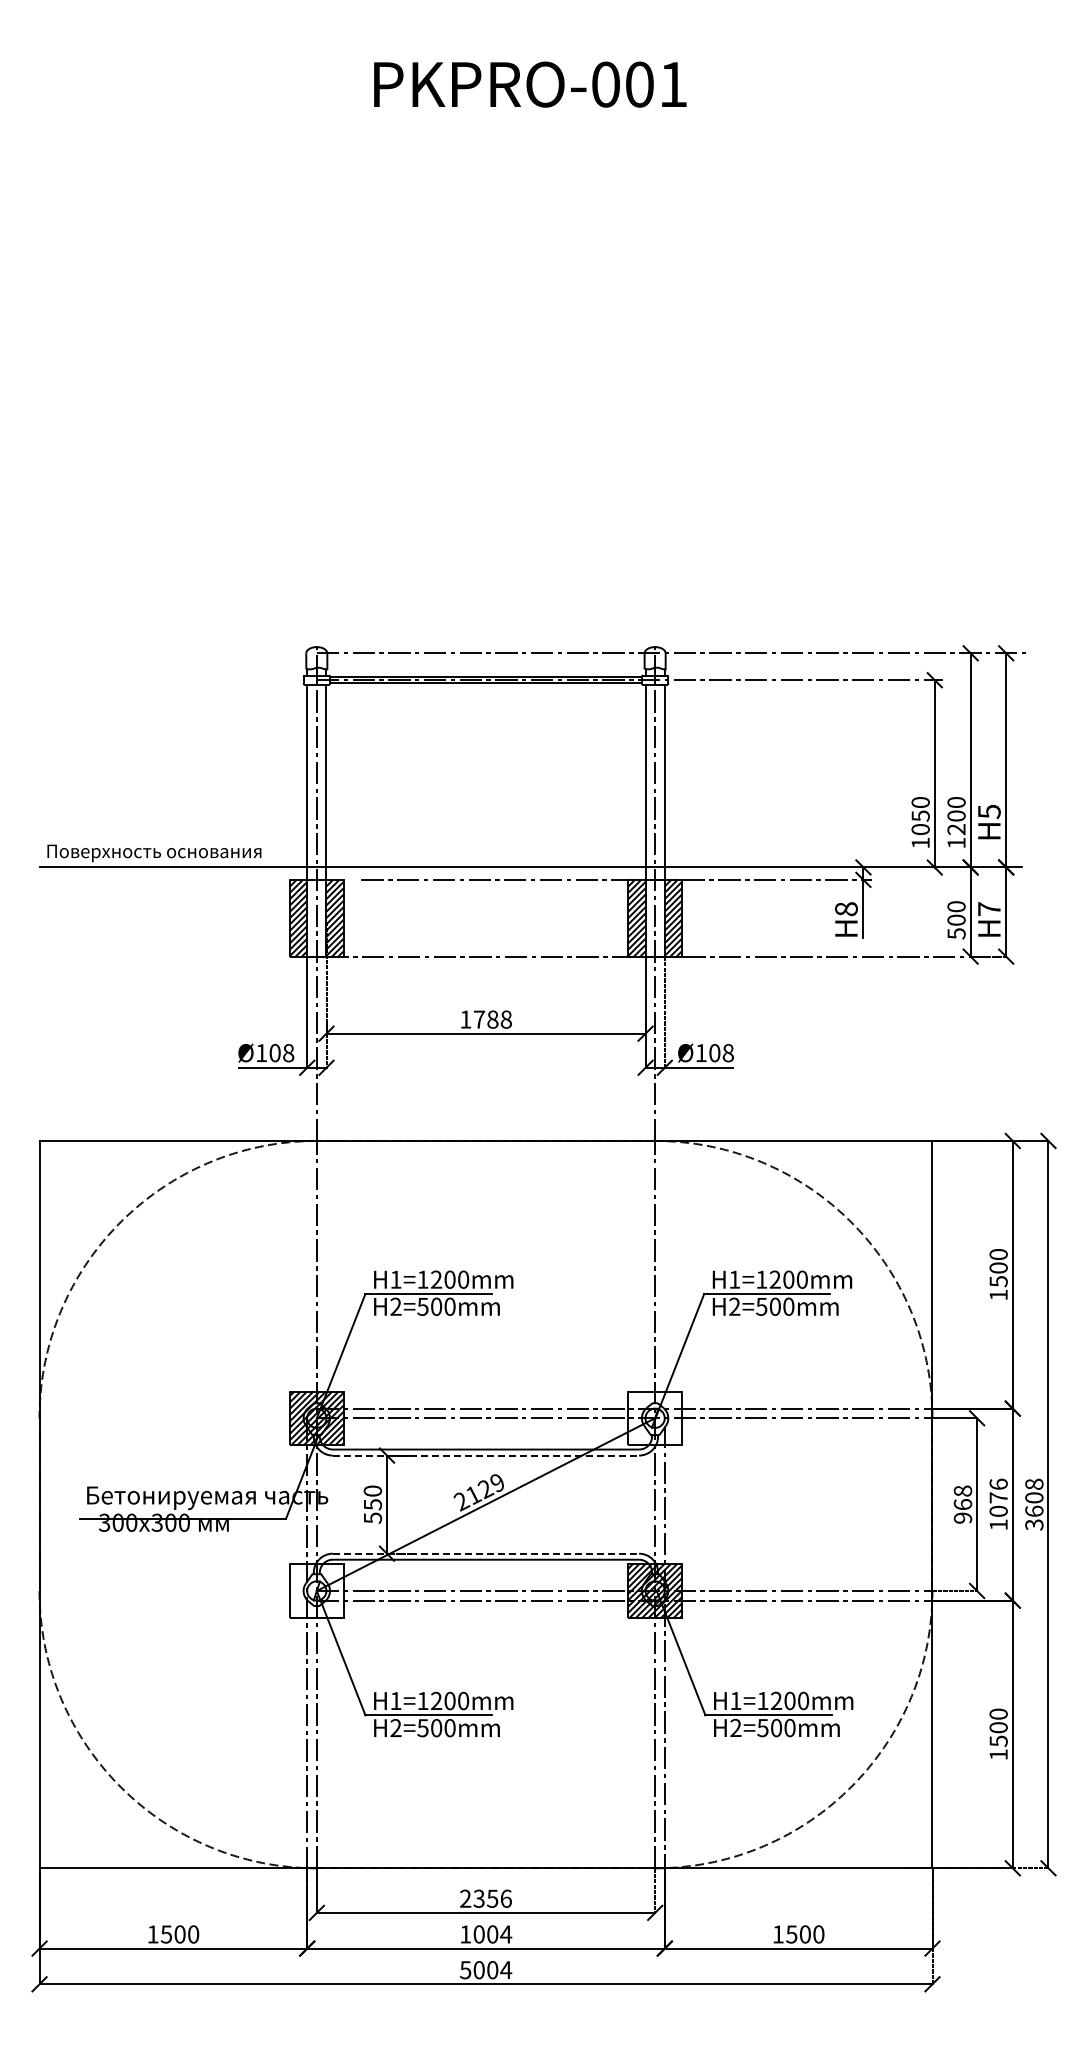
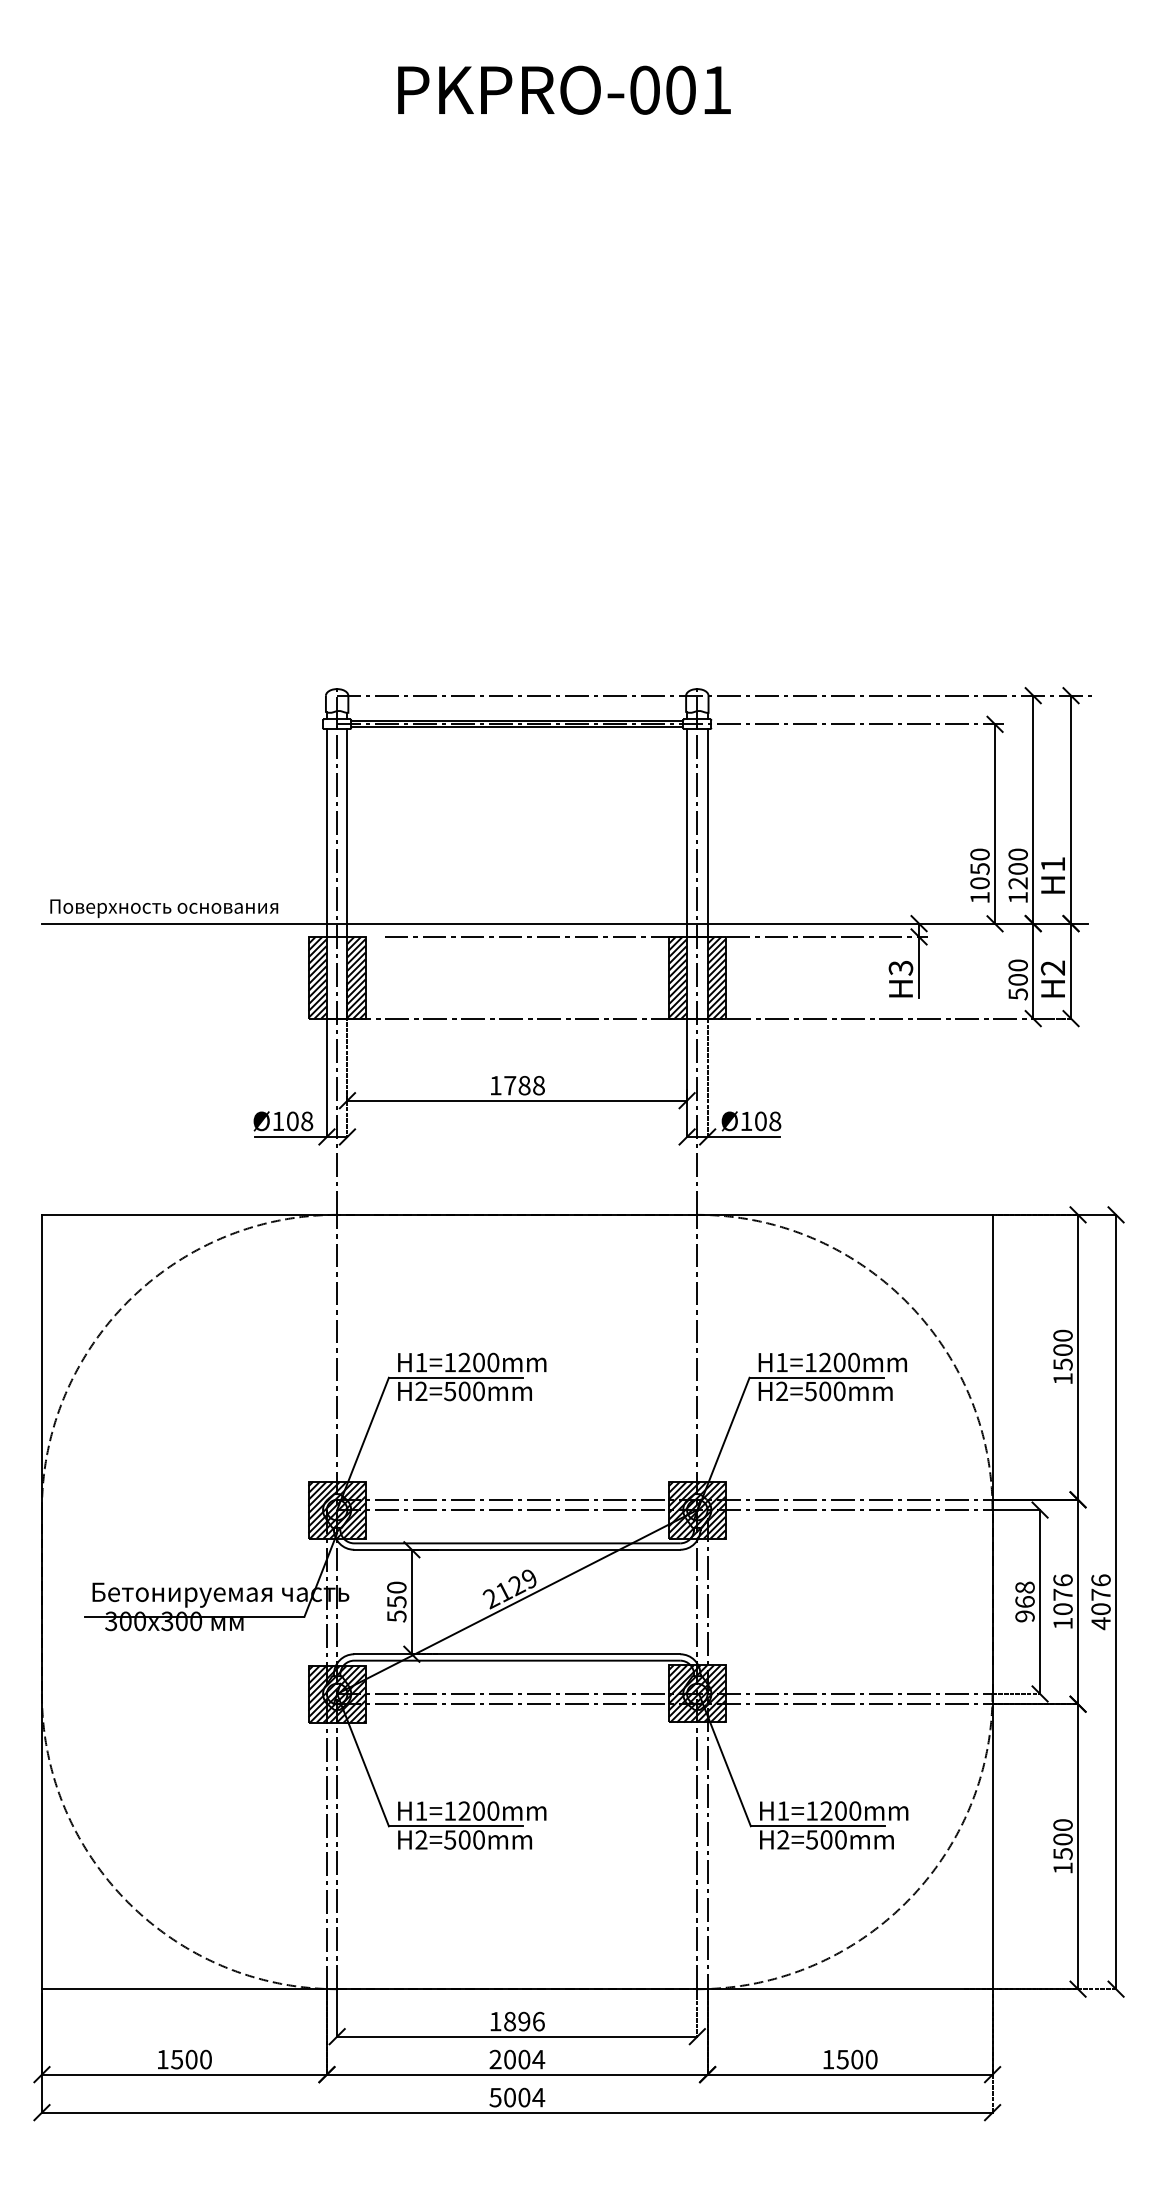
text: (989, 811) -> (1053, 864), H5 -> H1
text: (846, 909) -> (901, 968), H8 -> H3
text: (988, 909) -> (1052, 968), H7 -> H2
hatch: (654, 1418) -> (696, 1510), added
line: (486, 1455) -> (517, 1549), dashed -> solid
text: (1034, 1504) -> (1101, 1601), 3608 -> 4076
line: (486, 1553) -> (517, 1654), dashed -> solid
hatch: (316, 1590) -> (336, 1693), added
text: (479, 1898) -> (510, 2021), 2356 -> 1896
text: (465, 1934) -> (495, 2059), 1004 -> 2004

